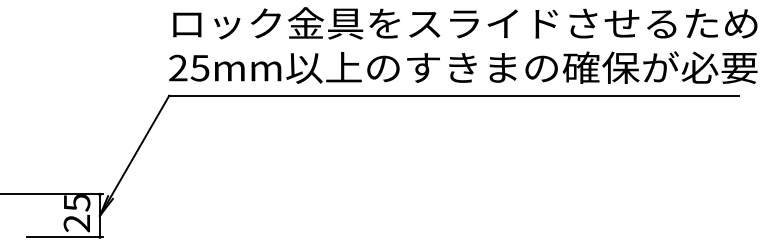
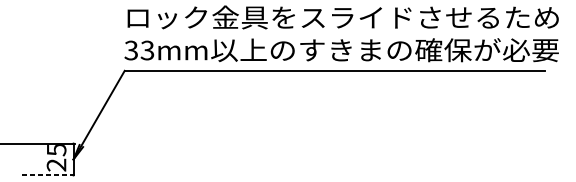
text: (189, 67) -> (139, 50), 25mm -> 33mm
line: (64, 237) -> (47, 175), solid -> dashed

